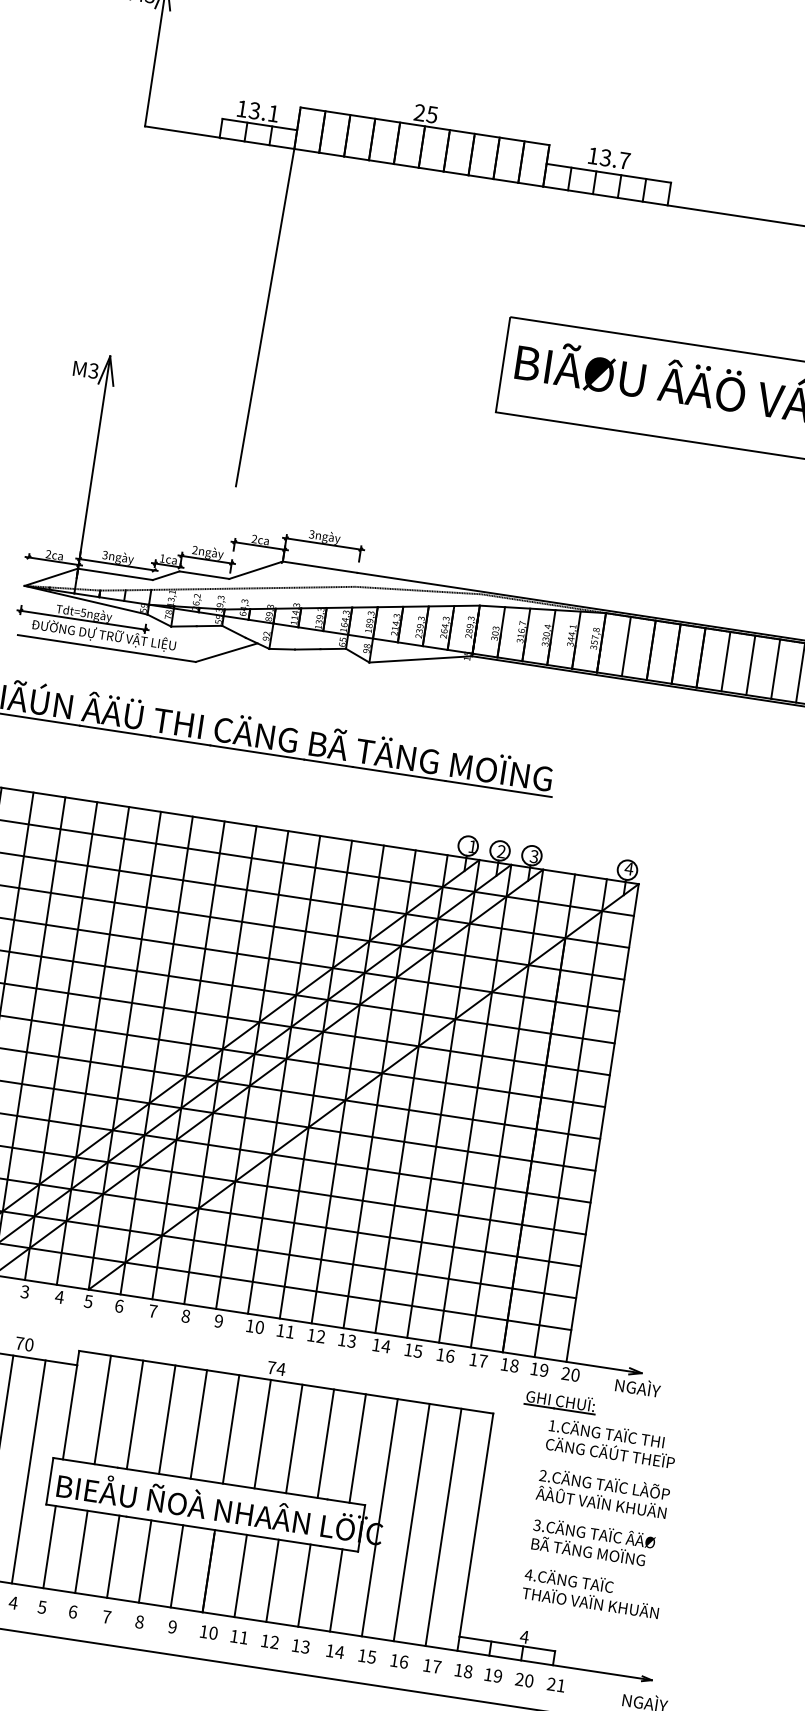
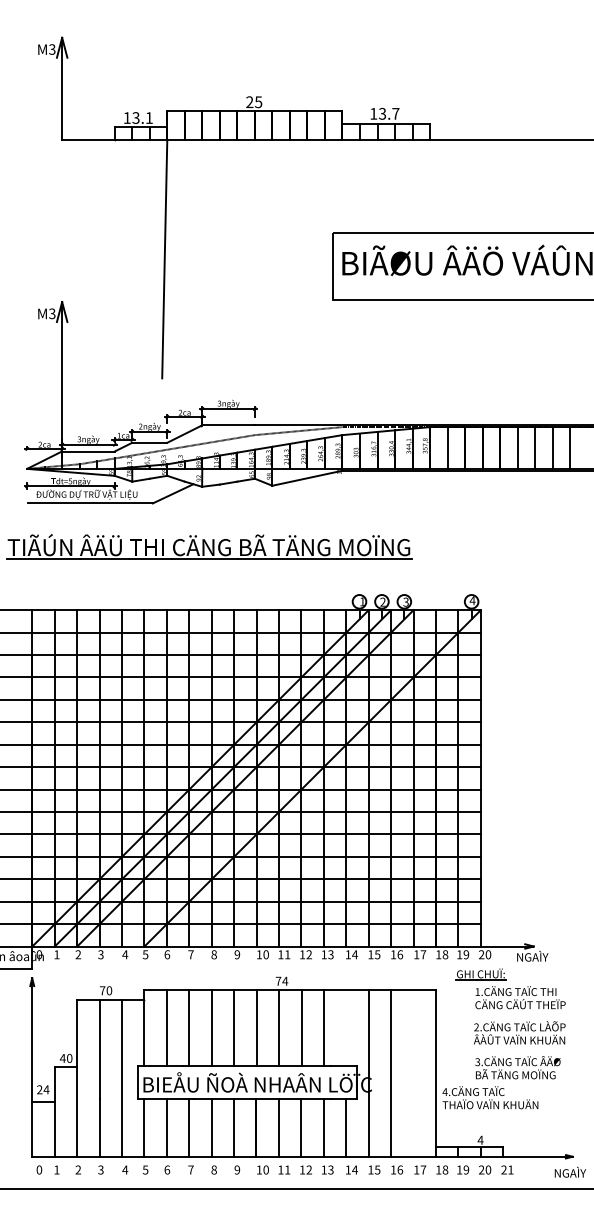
line: (358, 1448) -> (346, 1027), removed
line: (443, 1526) -> (413, 1072), removed
text: (592, 1592) -> (490, 1097), moved

